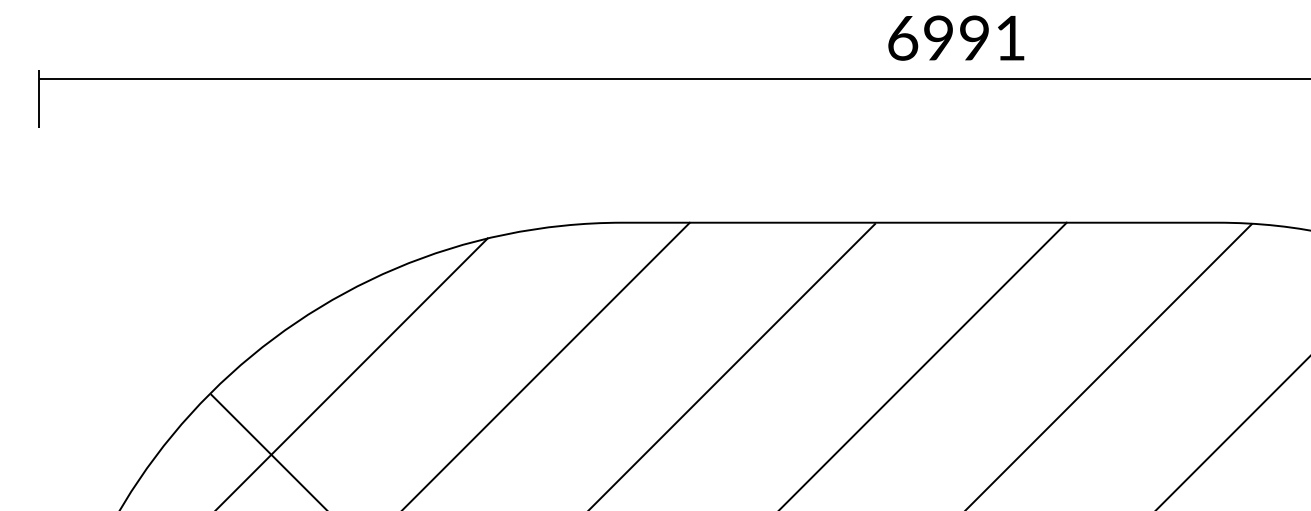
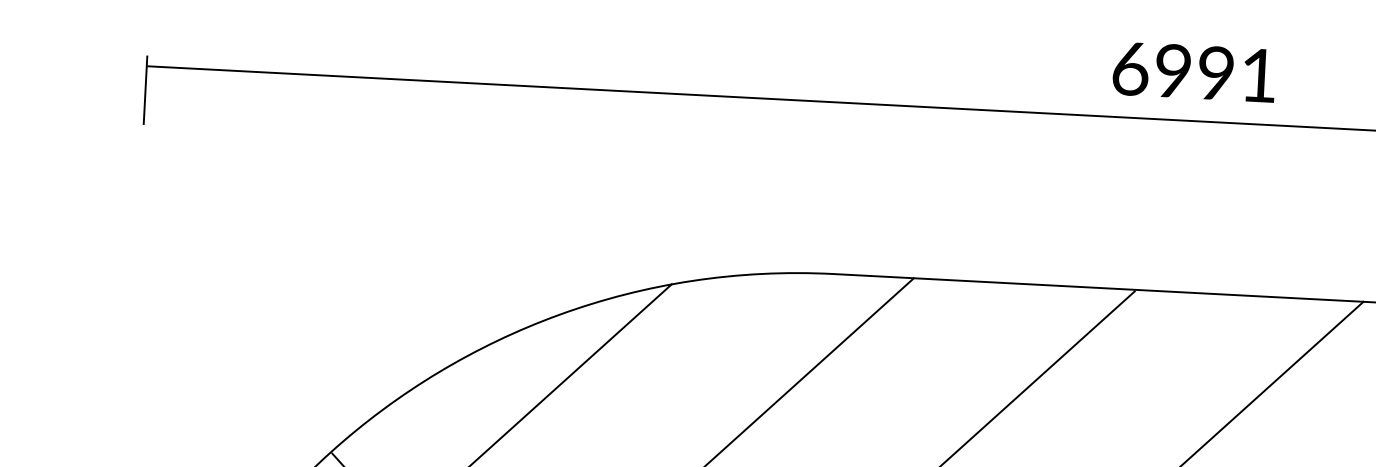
text: (956, 37) -> (1194, 71), moved

